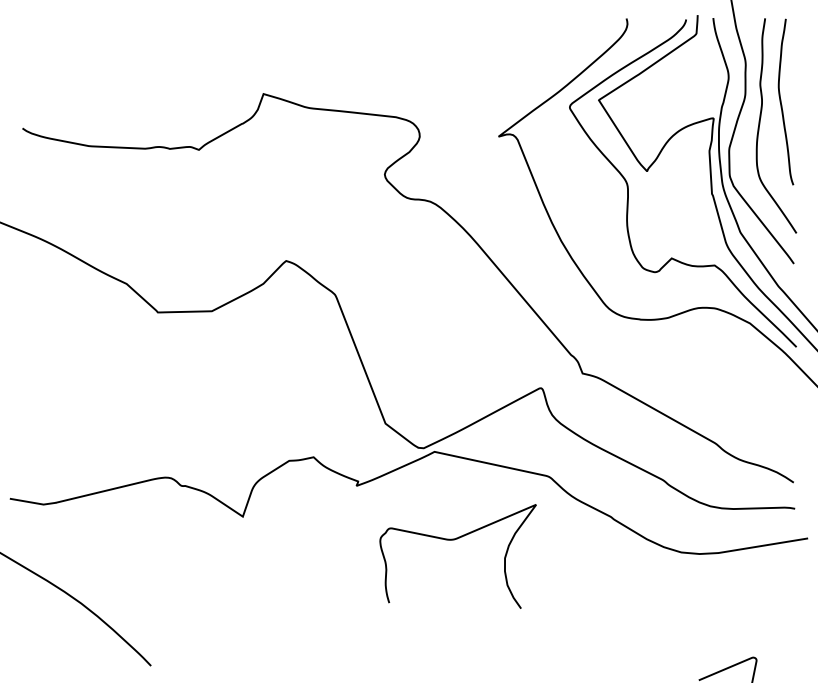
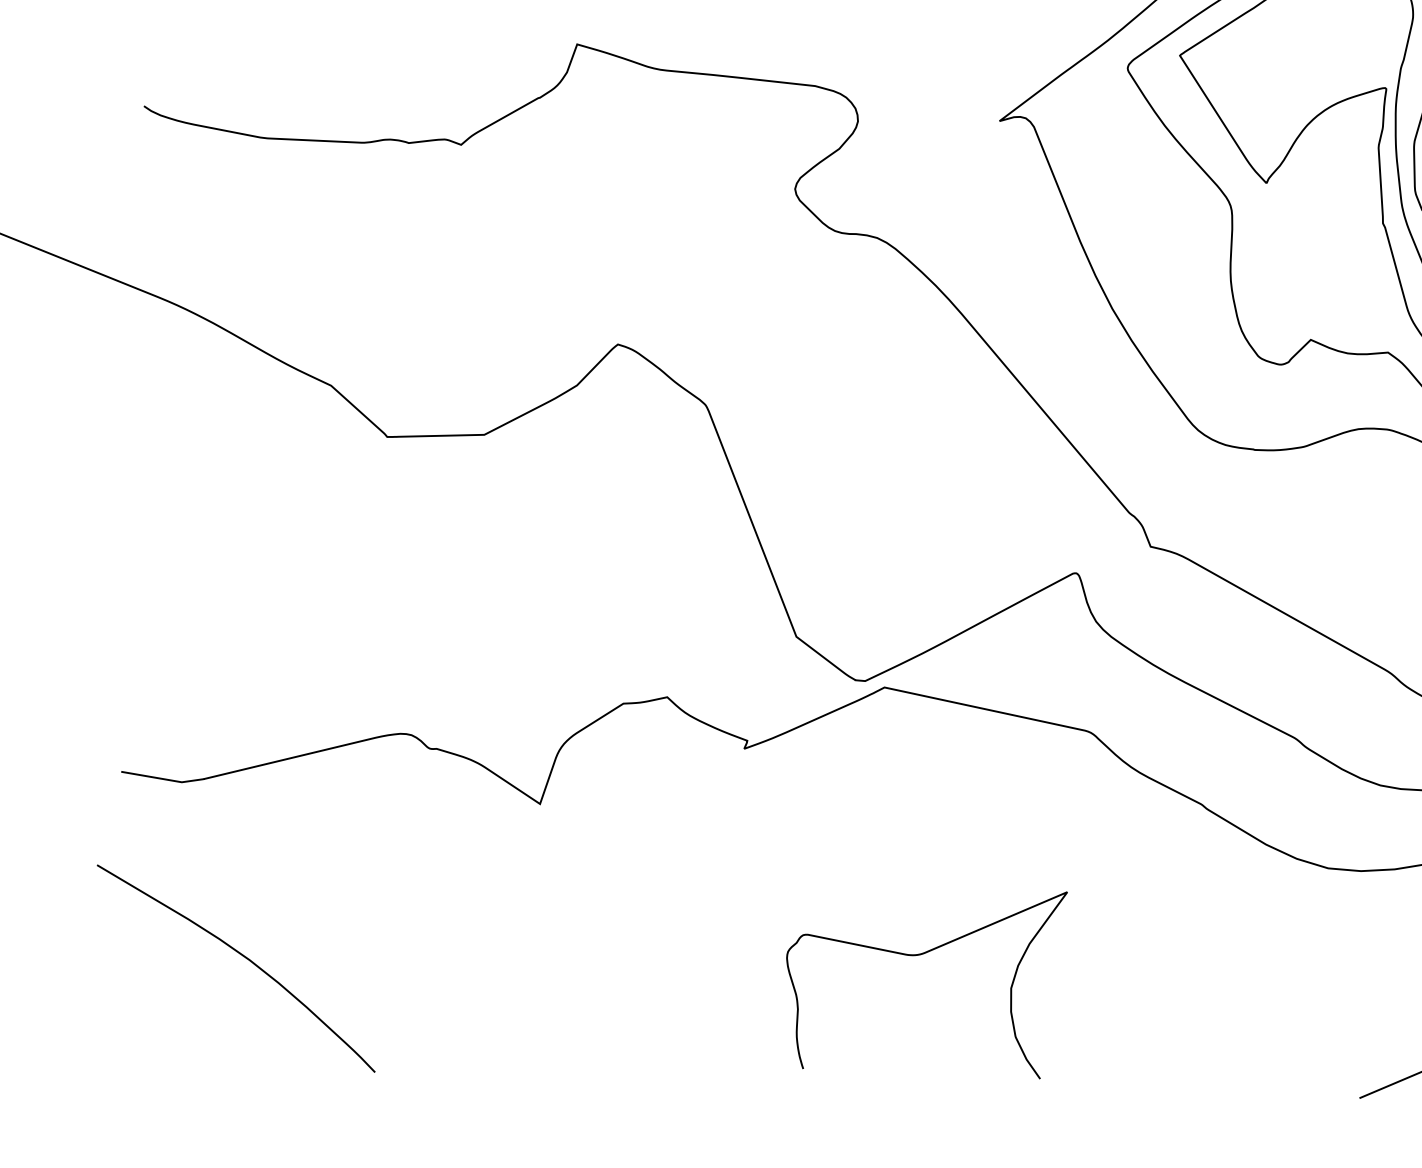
curve: (454, 540) -> (920, 956), moved

